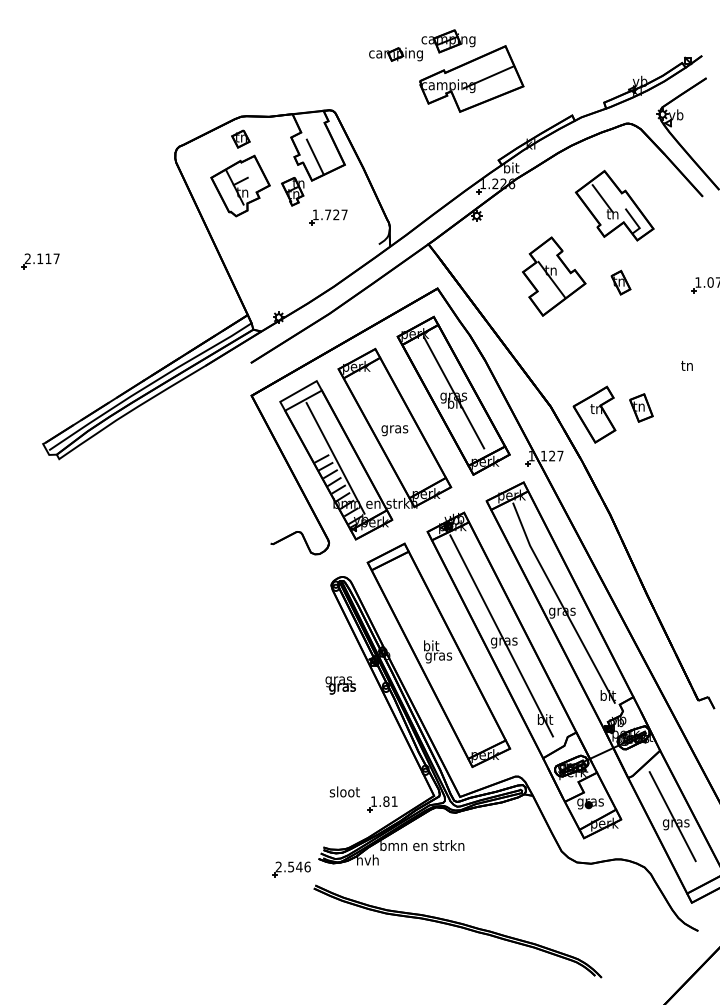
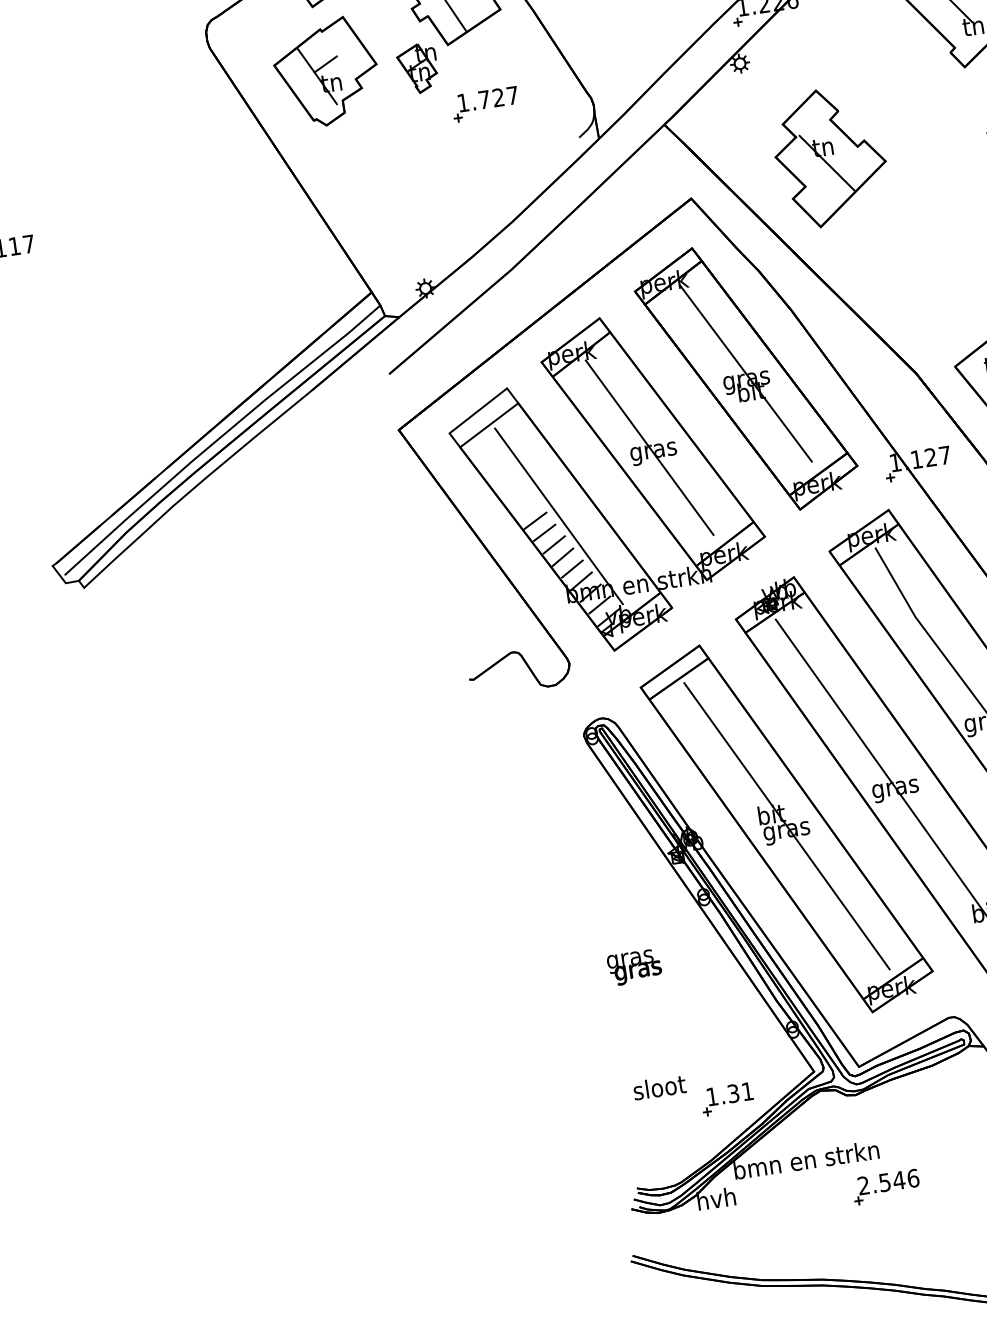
part: (554, 276) -> (830, 156), moved
line: (392, 426) -> (648, 447), added
line: (438, 653) -> (785, 825), added
text: (340, 685) -> (634, 967), moved
text: (386, 801) -> (733, 1093), 1.81 -> 1.31
part: (291, 869) -> (886, 1186), moved

